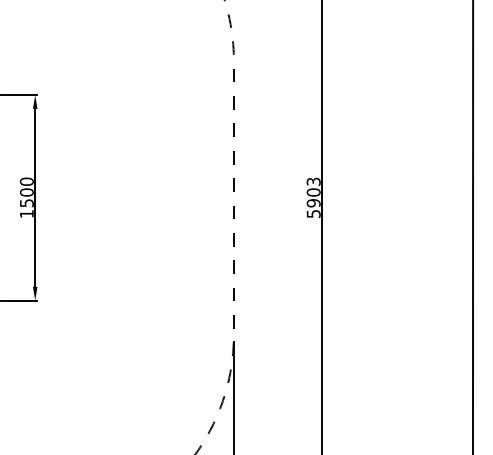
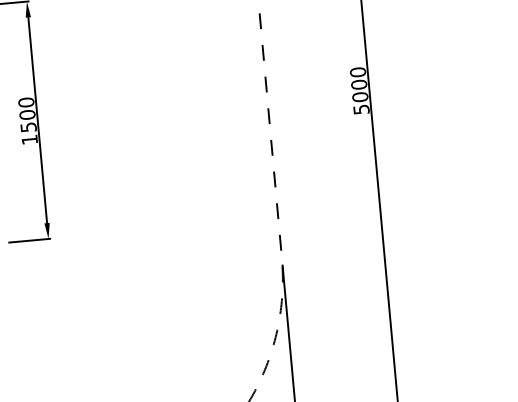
text: (313, 192) -> (358, 84), 5903 -> 5000

